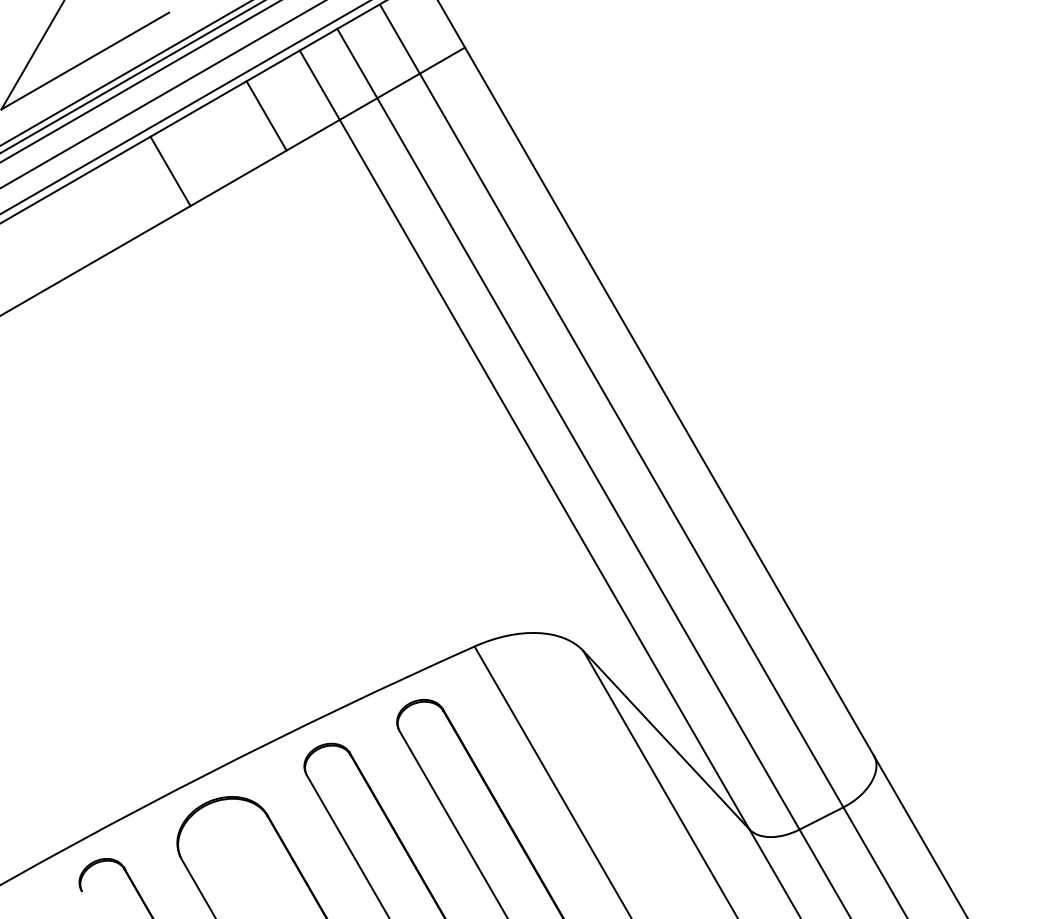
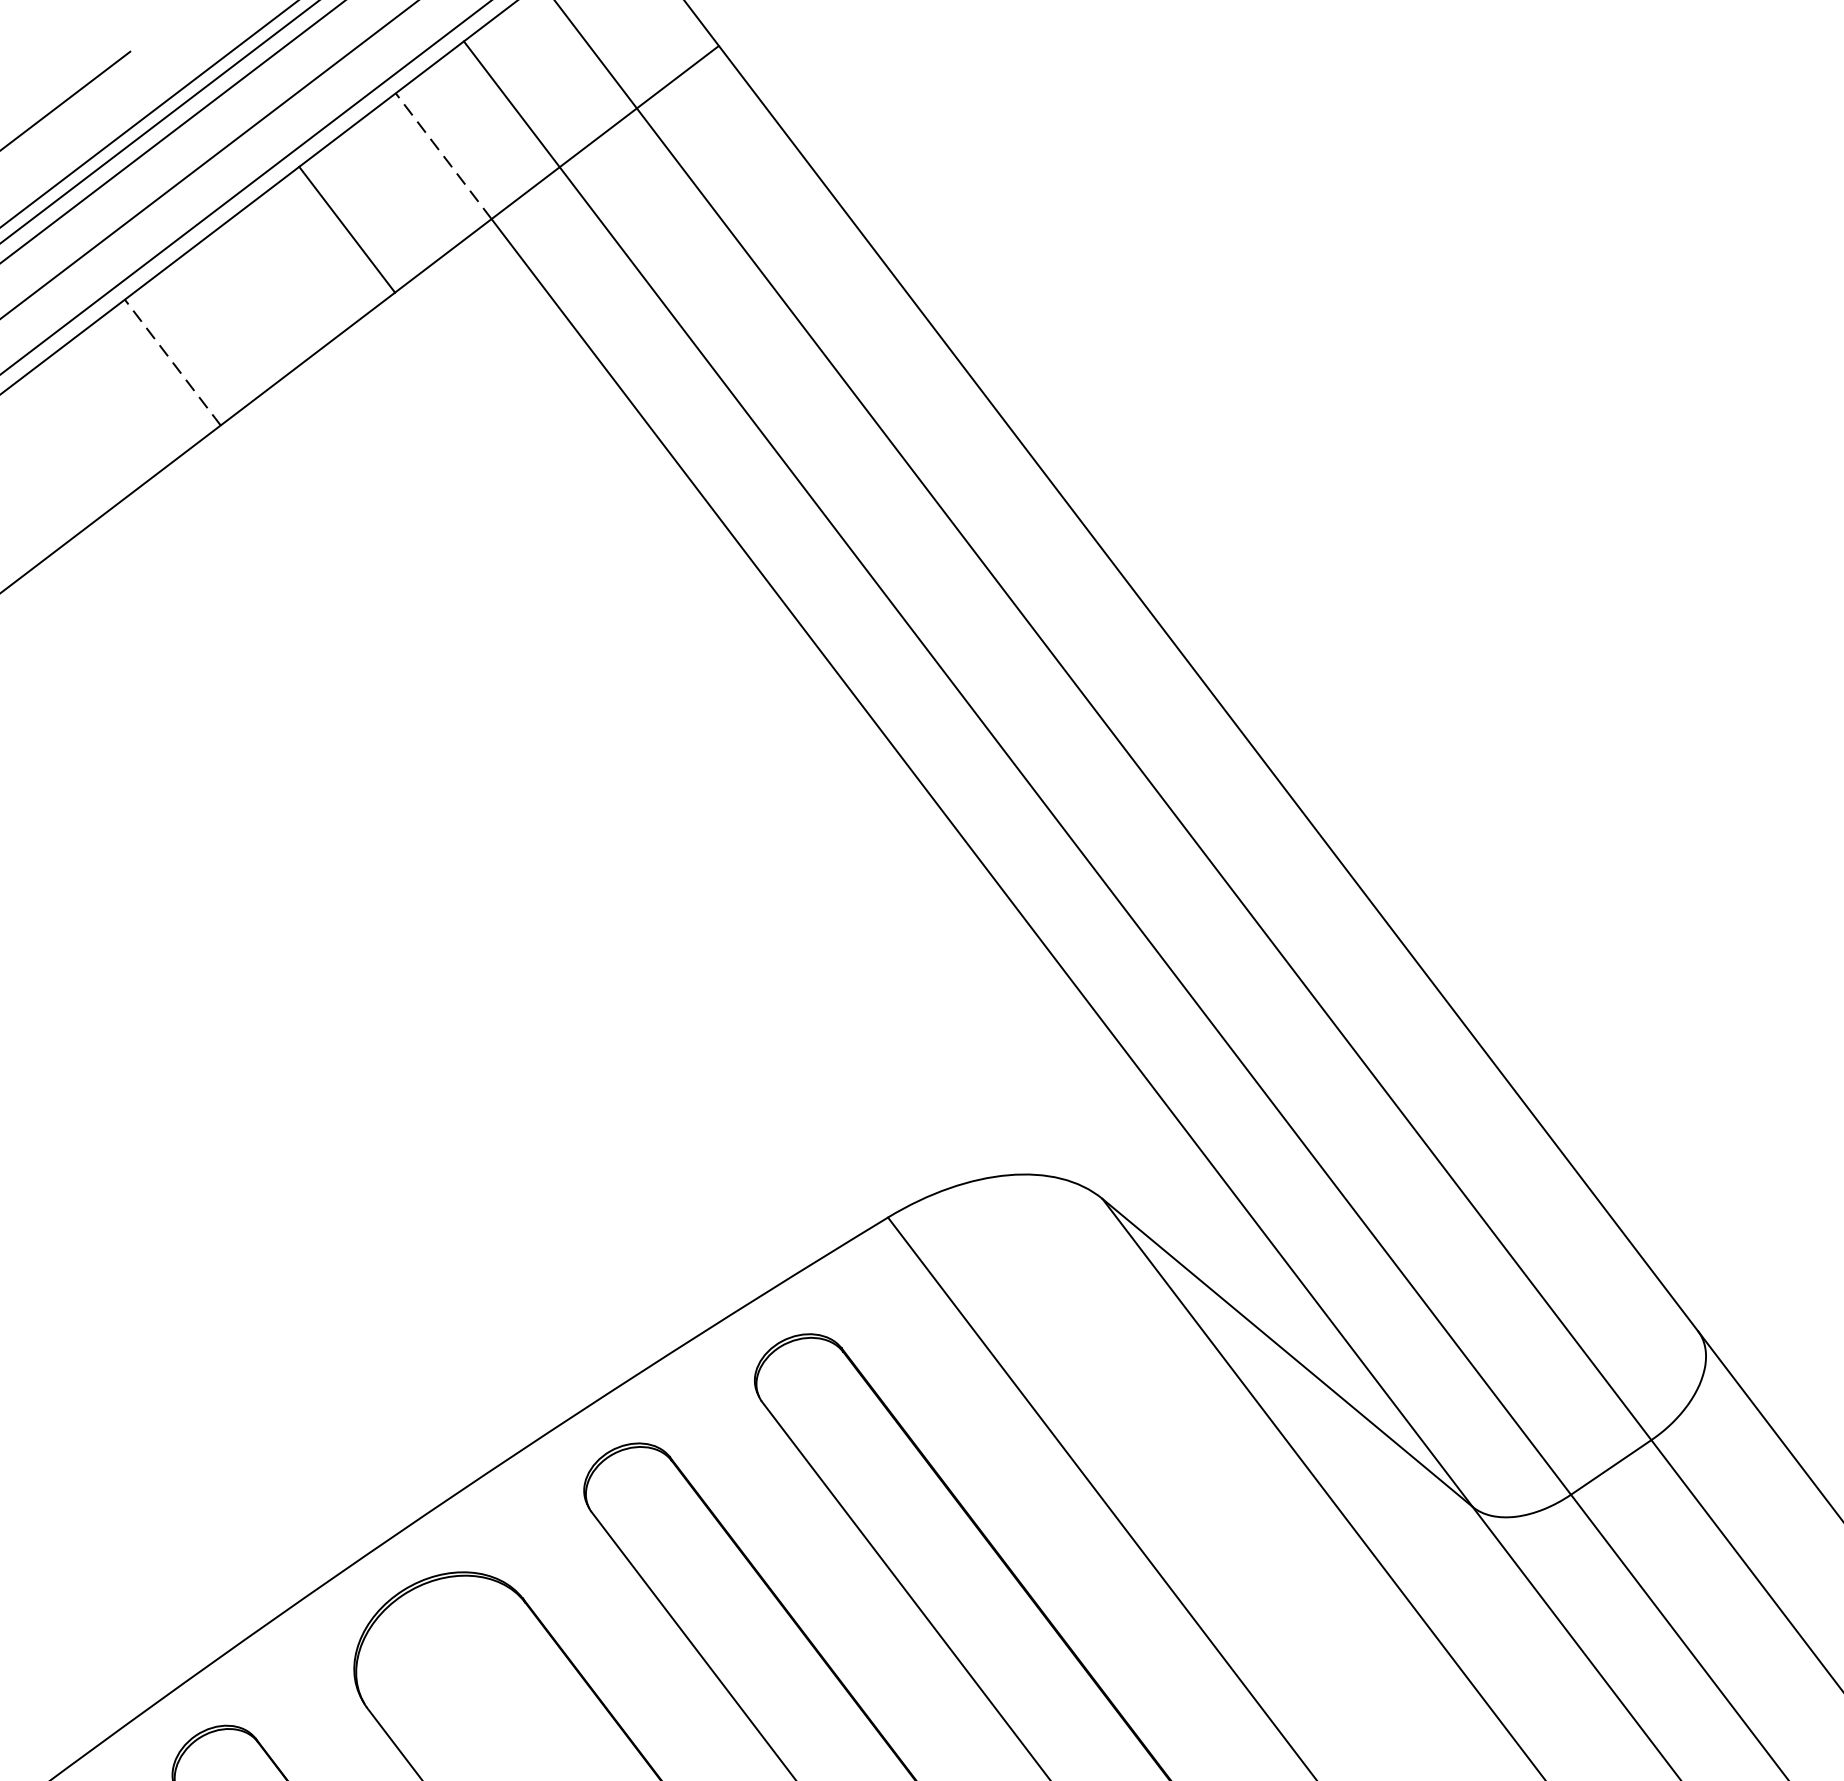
line: (319, 84) -> (442, 154), solid -> dashed
line: (170, 170) -> (172, 360), solid -> dashed

